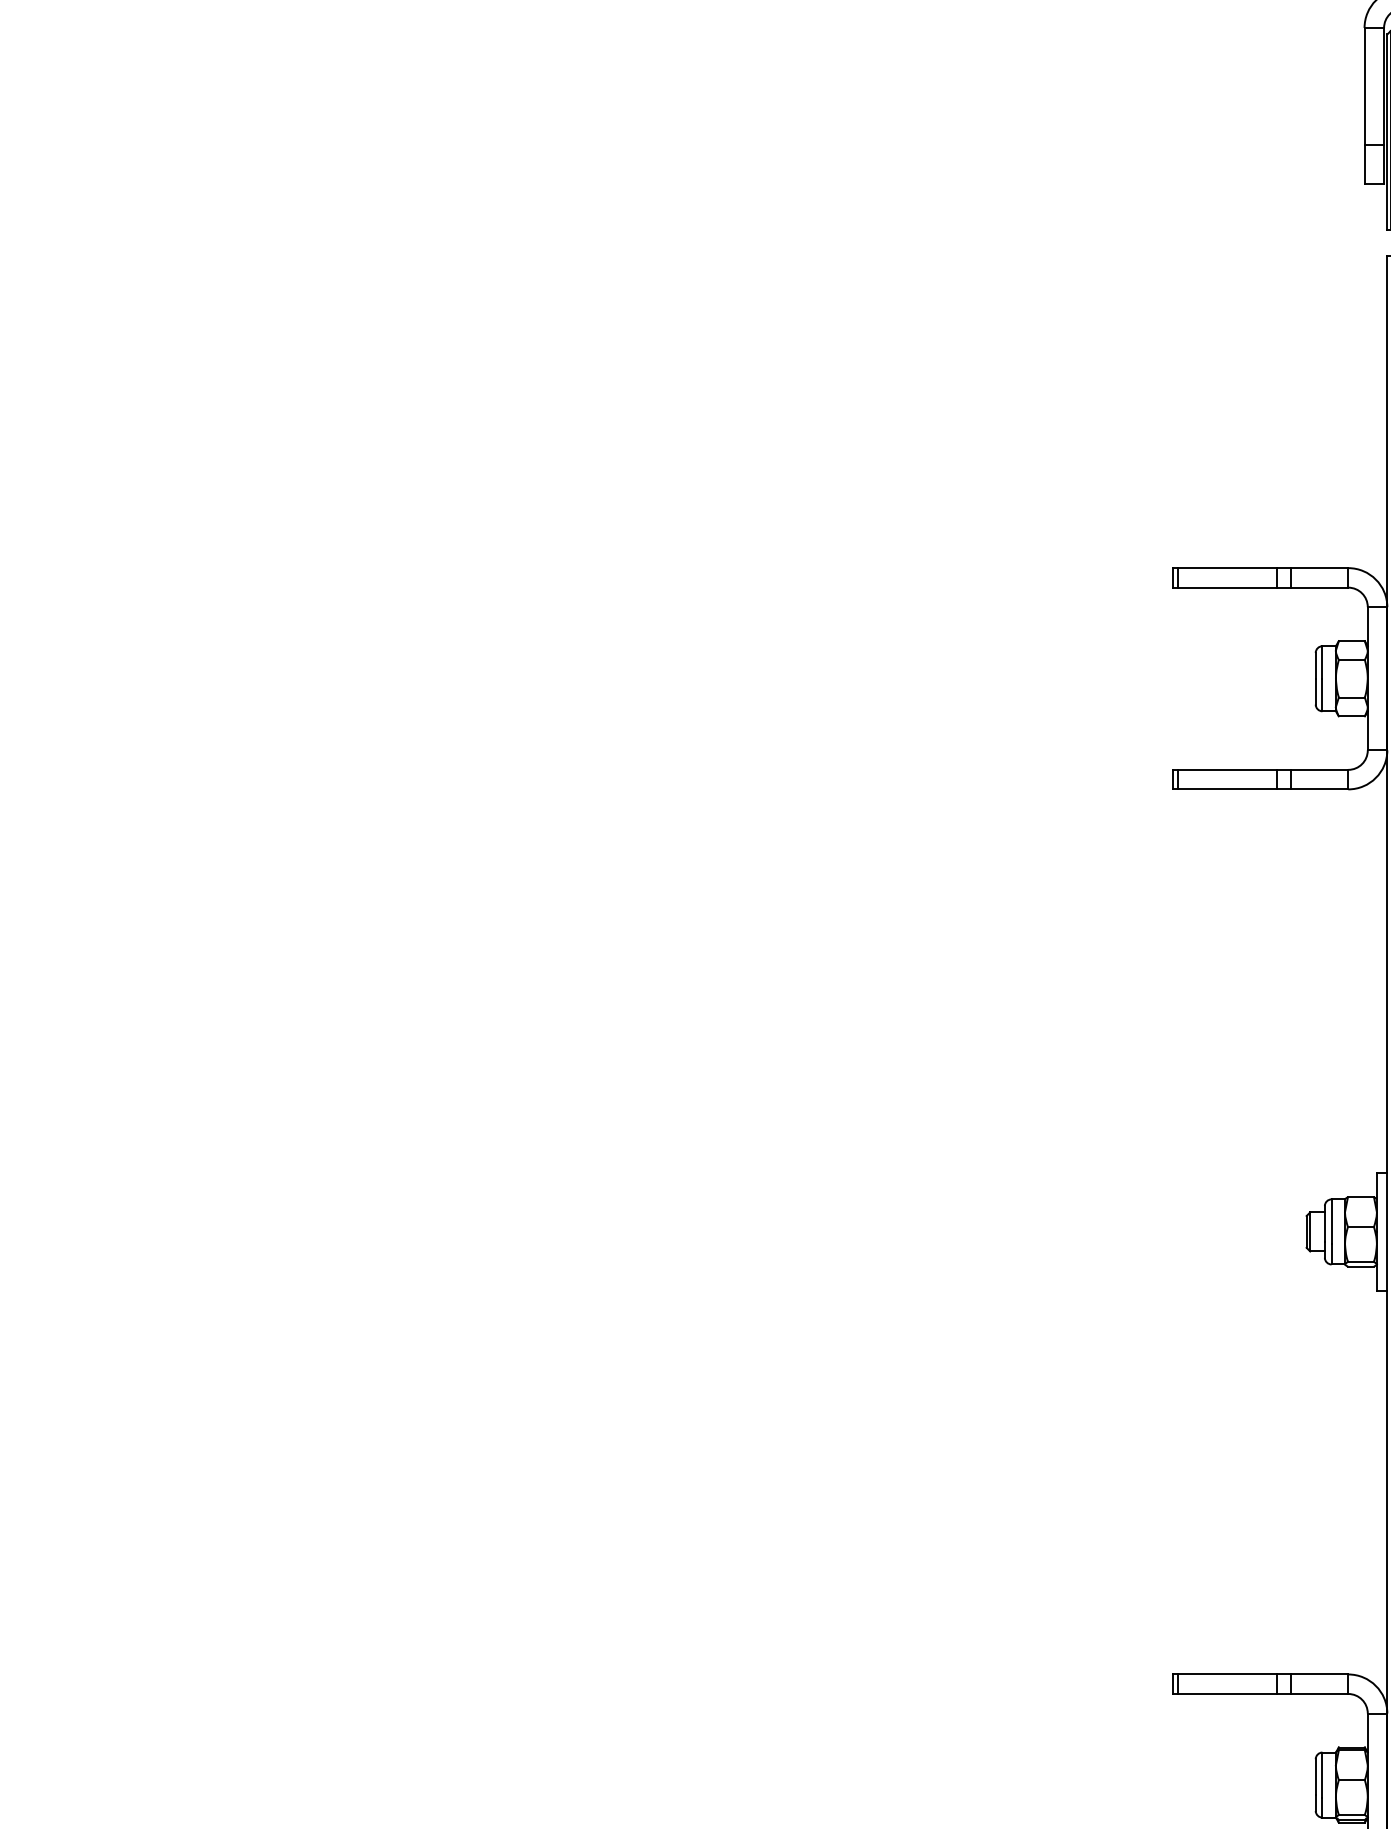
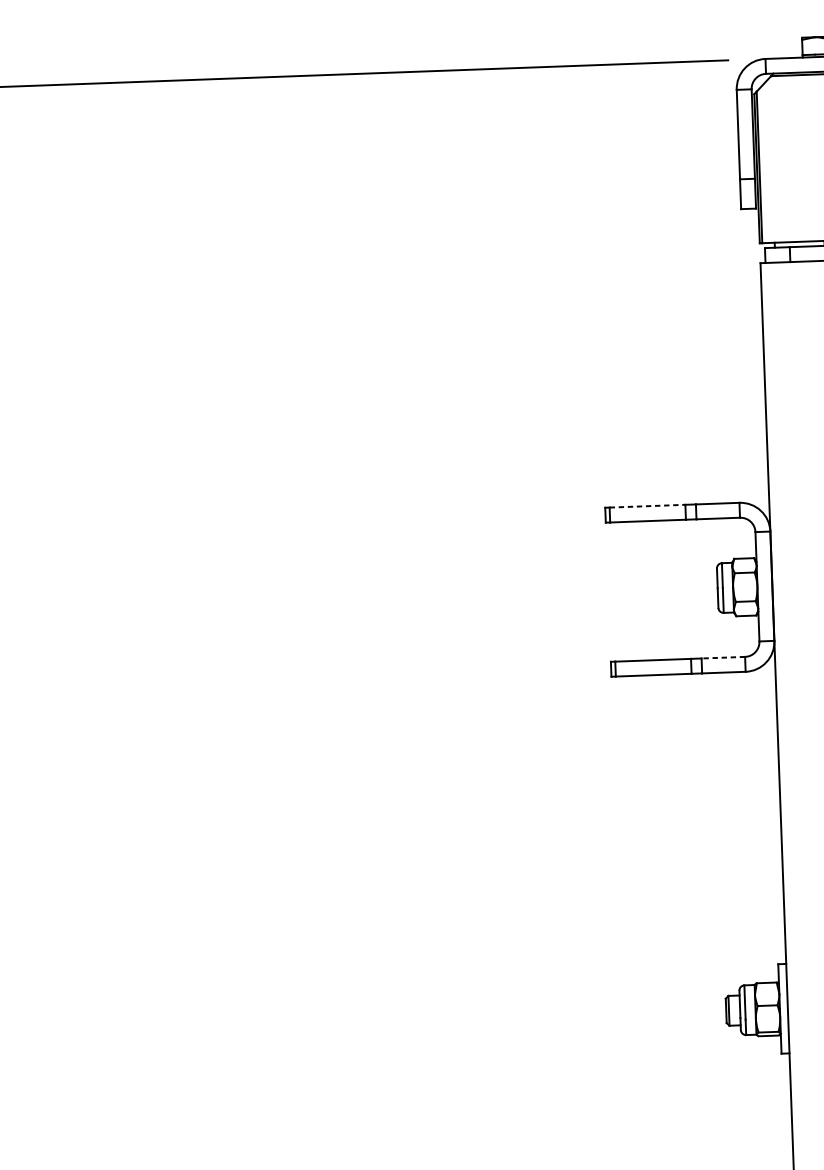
line: (1227, 568) -> (647, 506), solid -> dashed
line: (1319, 769) -> (723, 657), solid -> dashed

